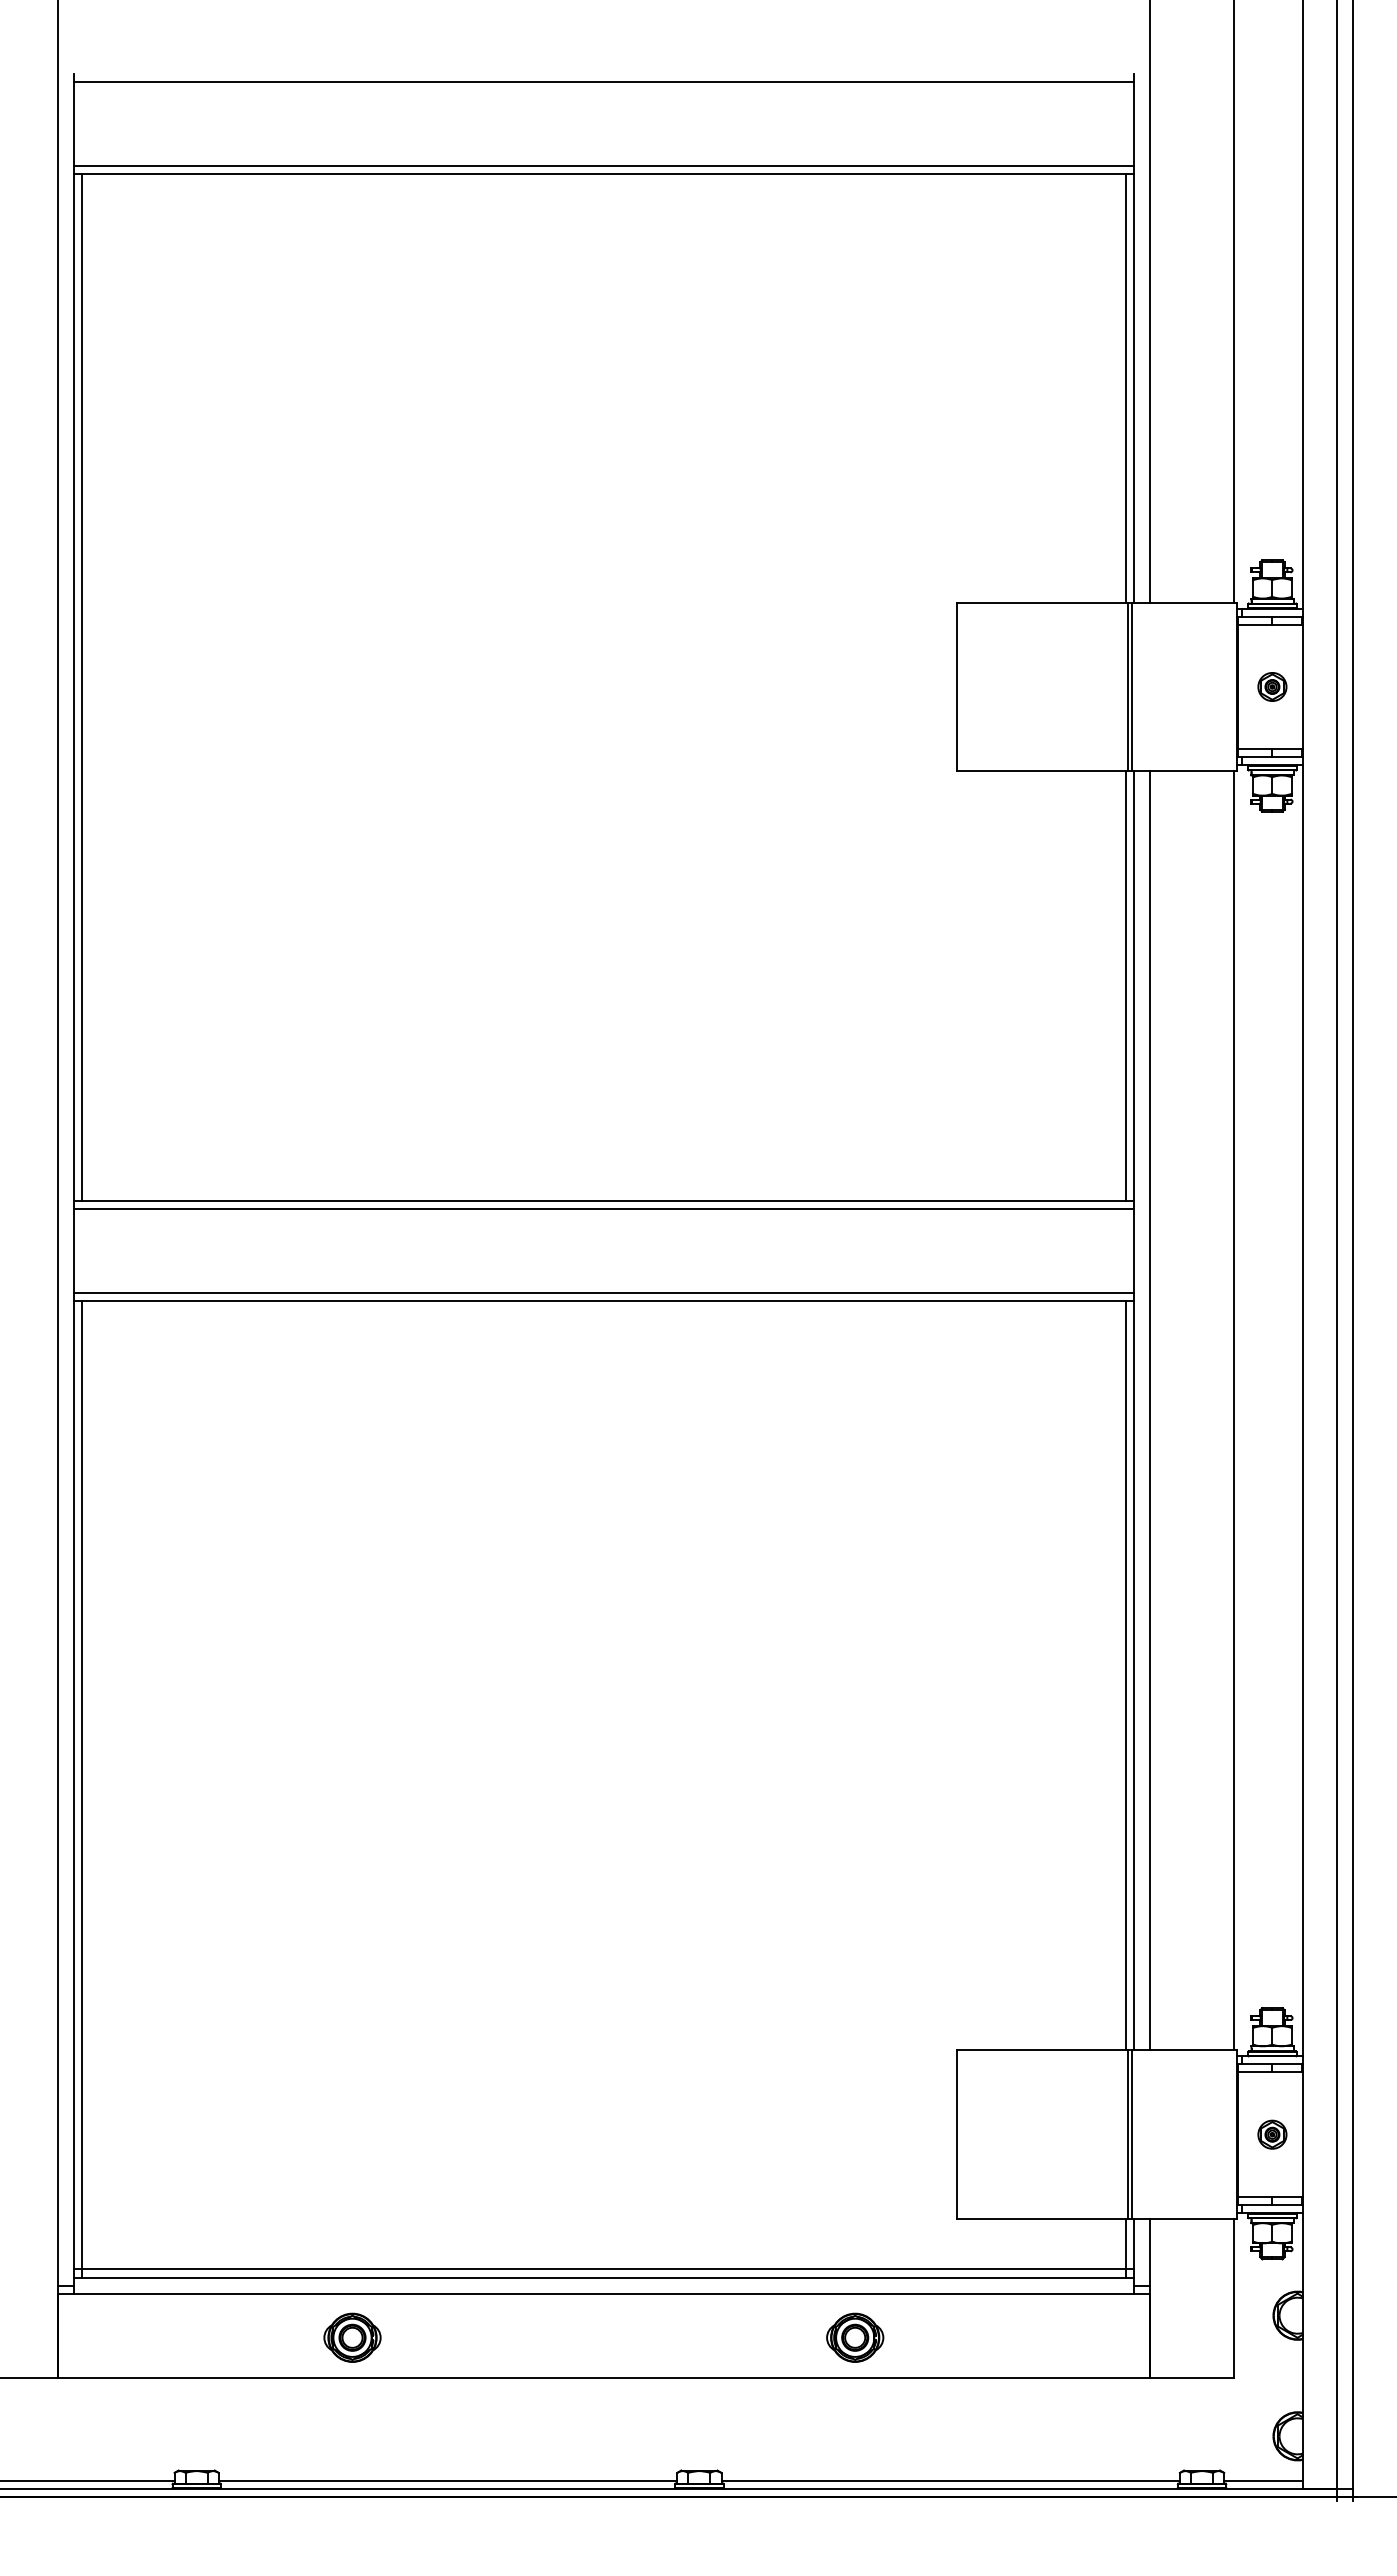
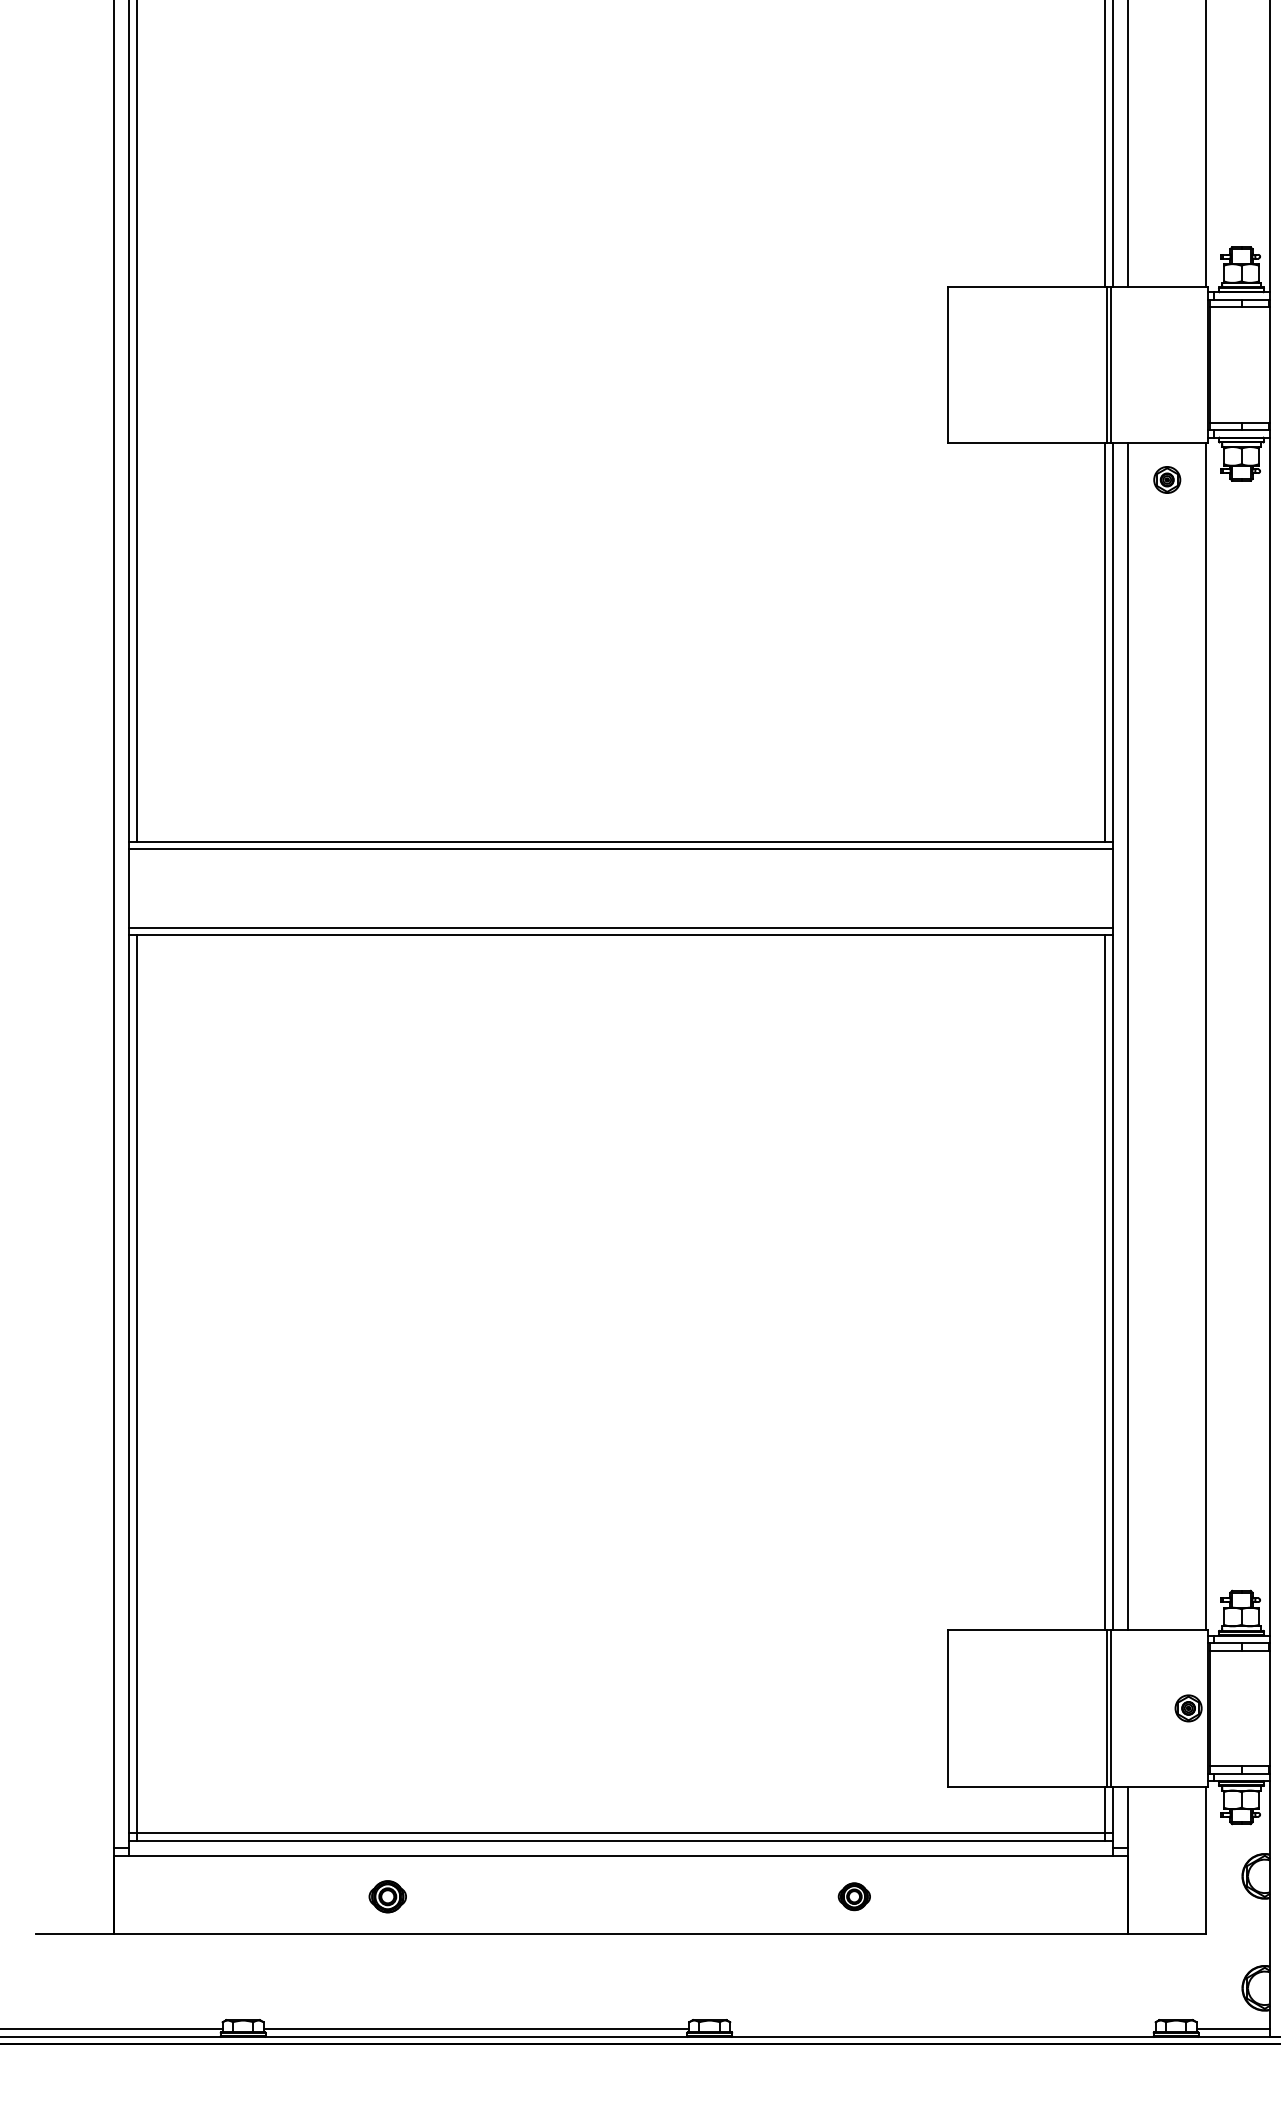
part: (1272, 686) -> (1167, 479), moved
part: (1272, 2134) -> (1188, 1708), moved
part: (352, 2337) -> (387, 1896), size x0.7
part: (855, 2337) -> (854, 1896), size x0.6
line: (950, 2480) -> (942, 2029), removed

